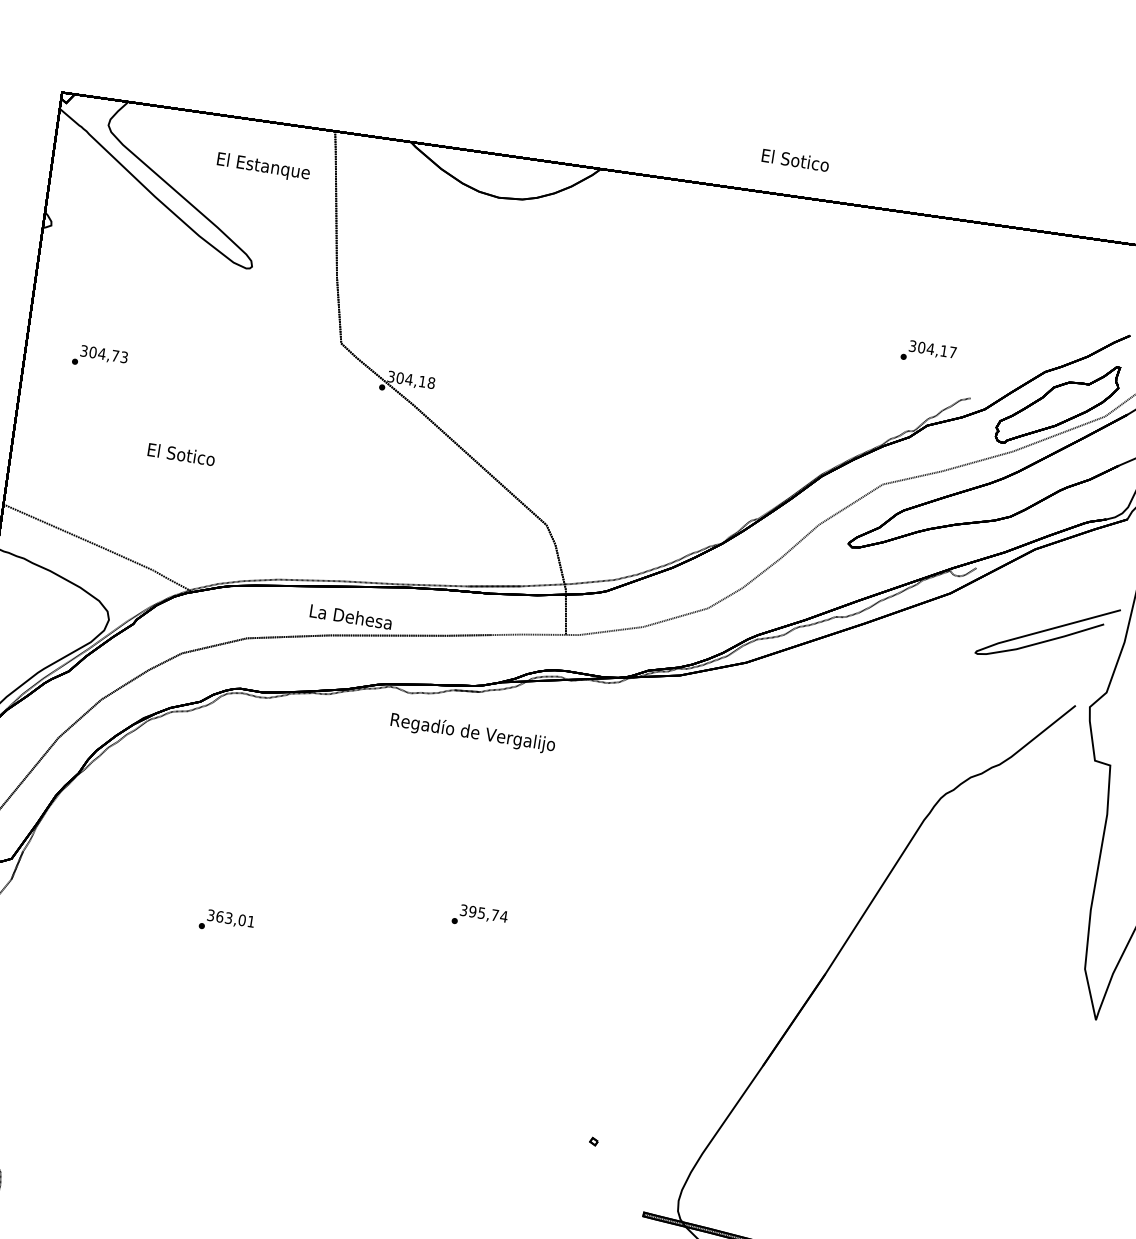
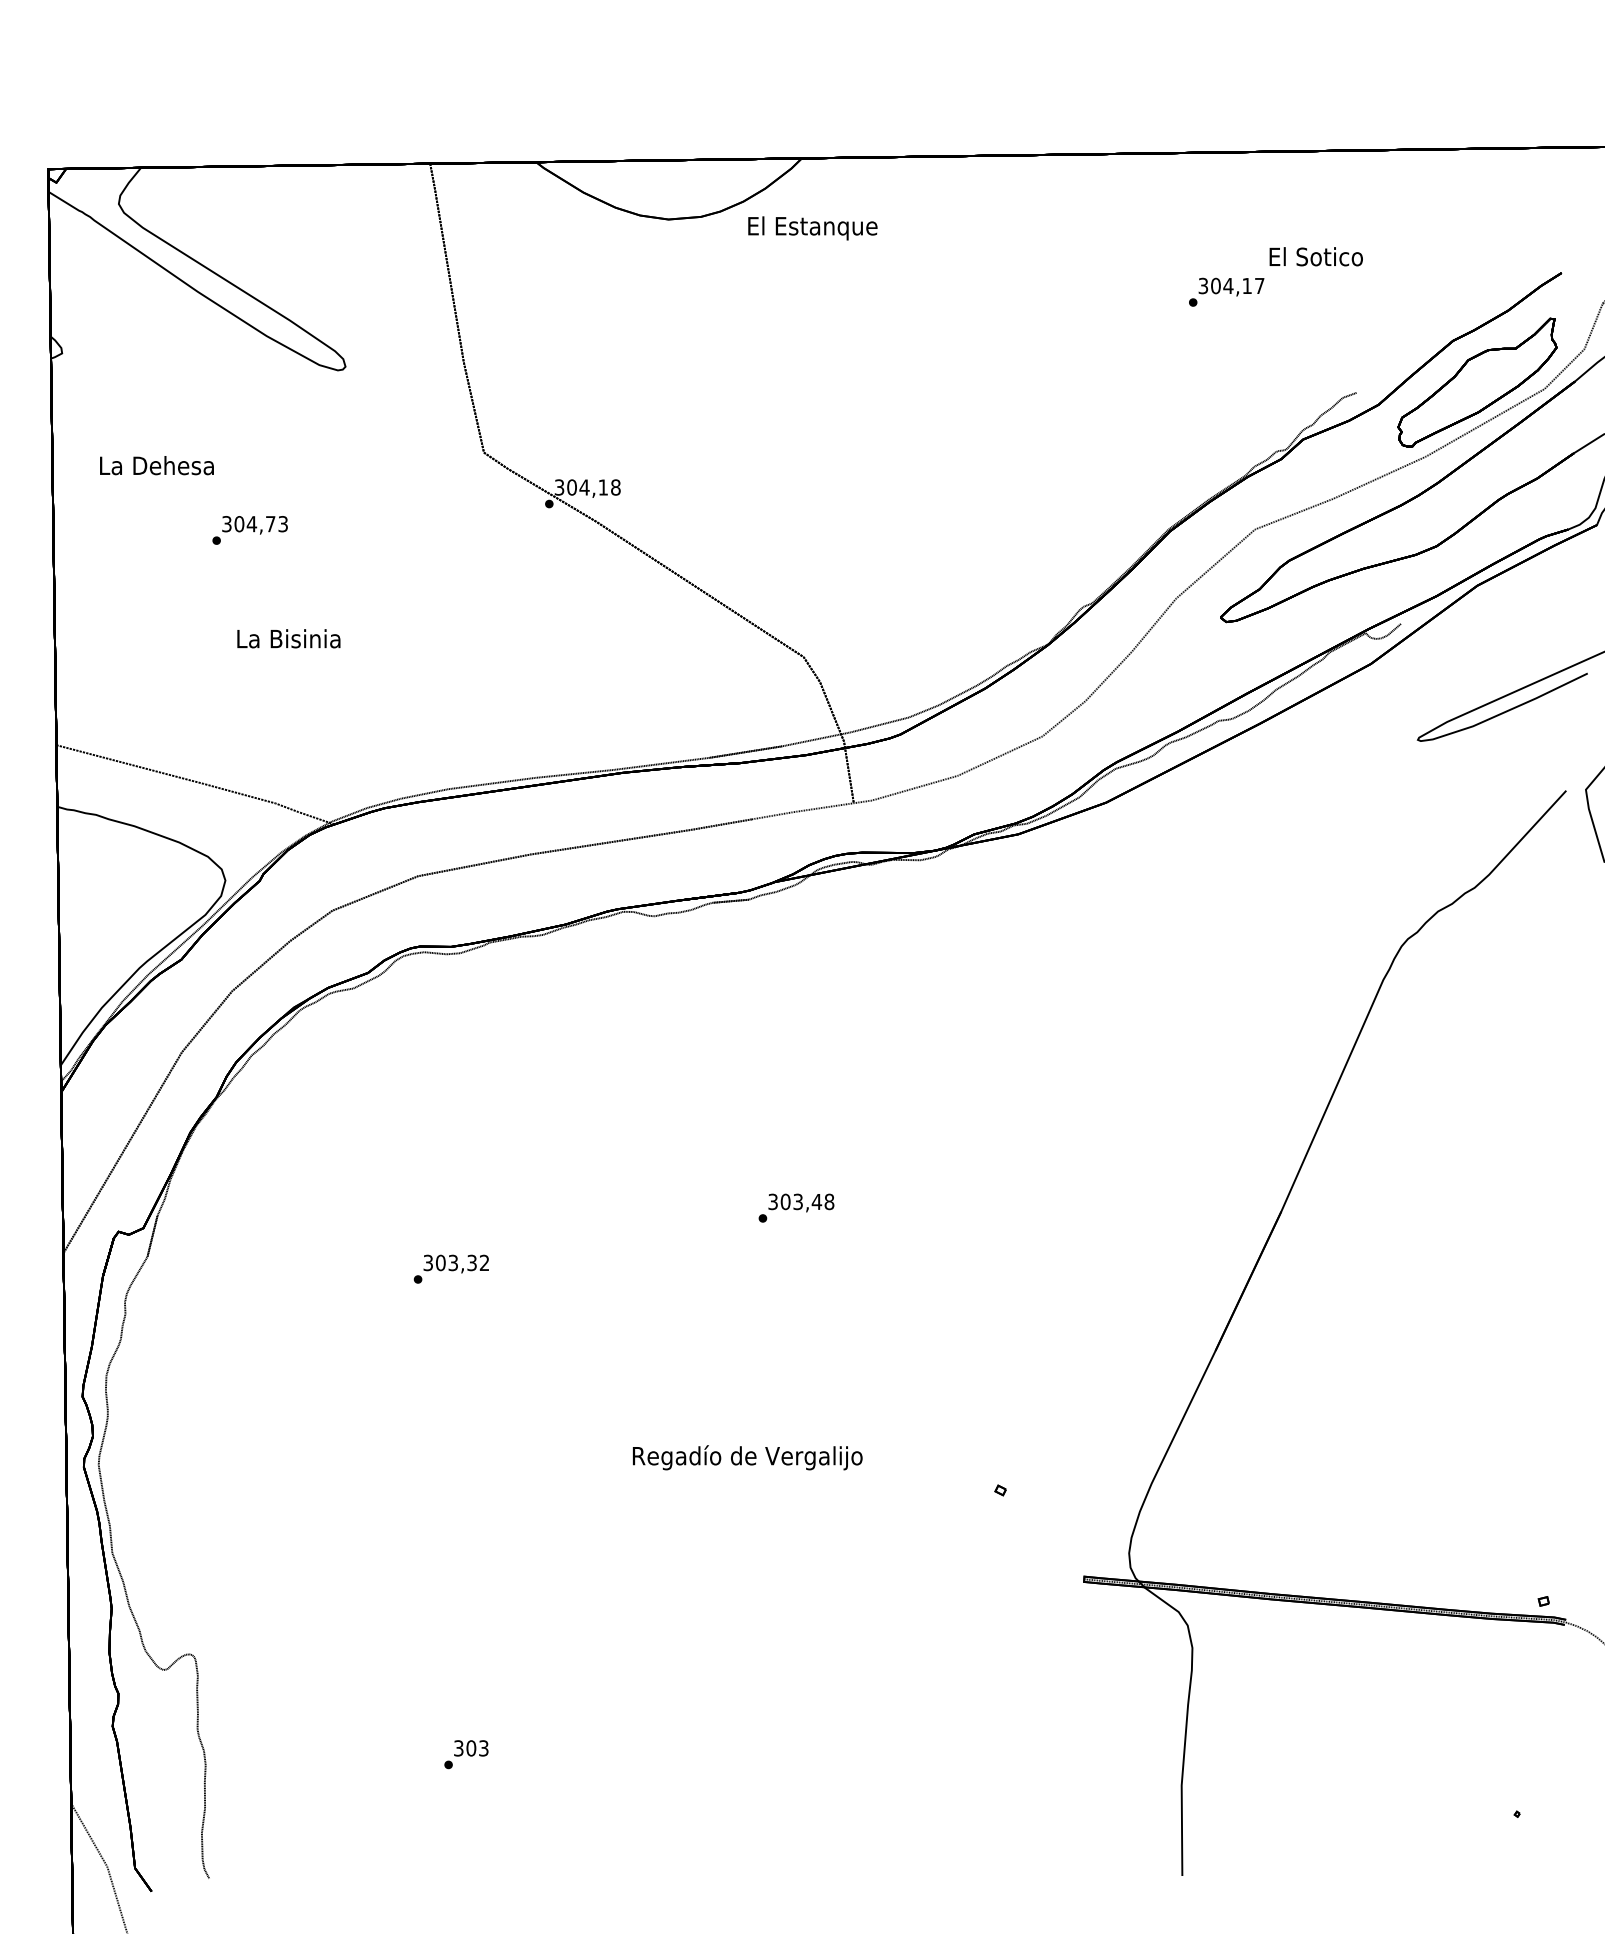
text: (795, 160) -> (1315, 256), moved
text: (263, 167) -> (812, 228), moved
text: (928, 352) -> (1226, 291), moved
text: (99, 358) -> (249, 530), moved
text: (181, 454) -> (288, 638), El Sotico -> La Bisinia
text: (350, 616) -> (156, 465), moved
text: (472, 733) -> (747, 1457), moved
text: (488, 913) -> (807, 1201), 395,74 -> 303,48
text: (235, 918) -> (462, 1262), 363,01 -> 303,32

